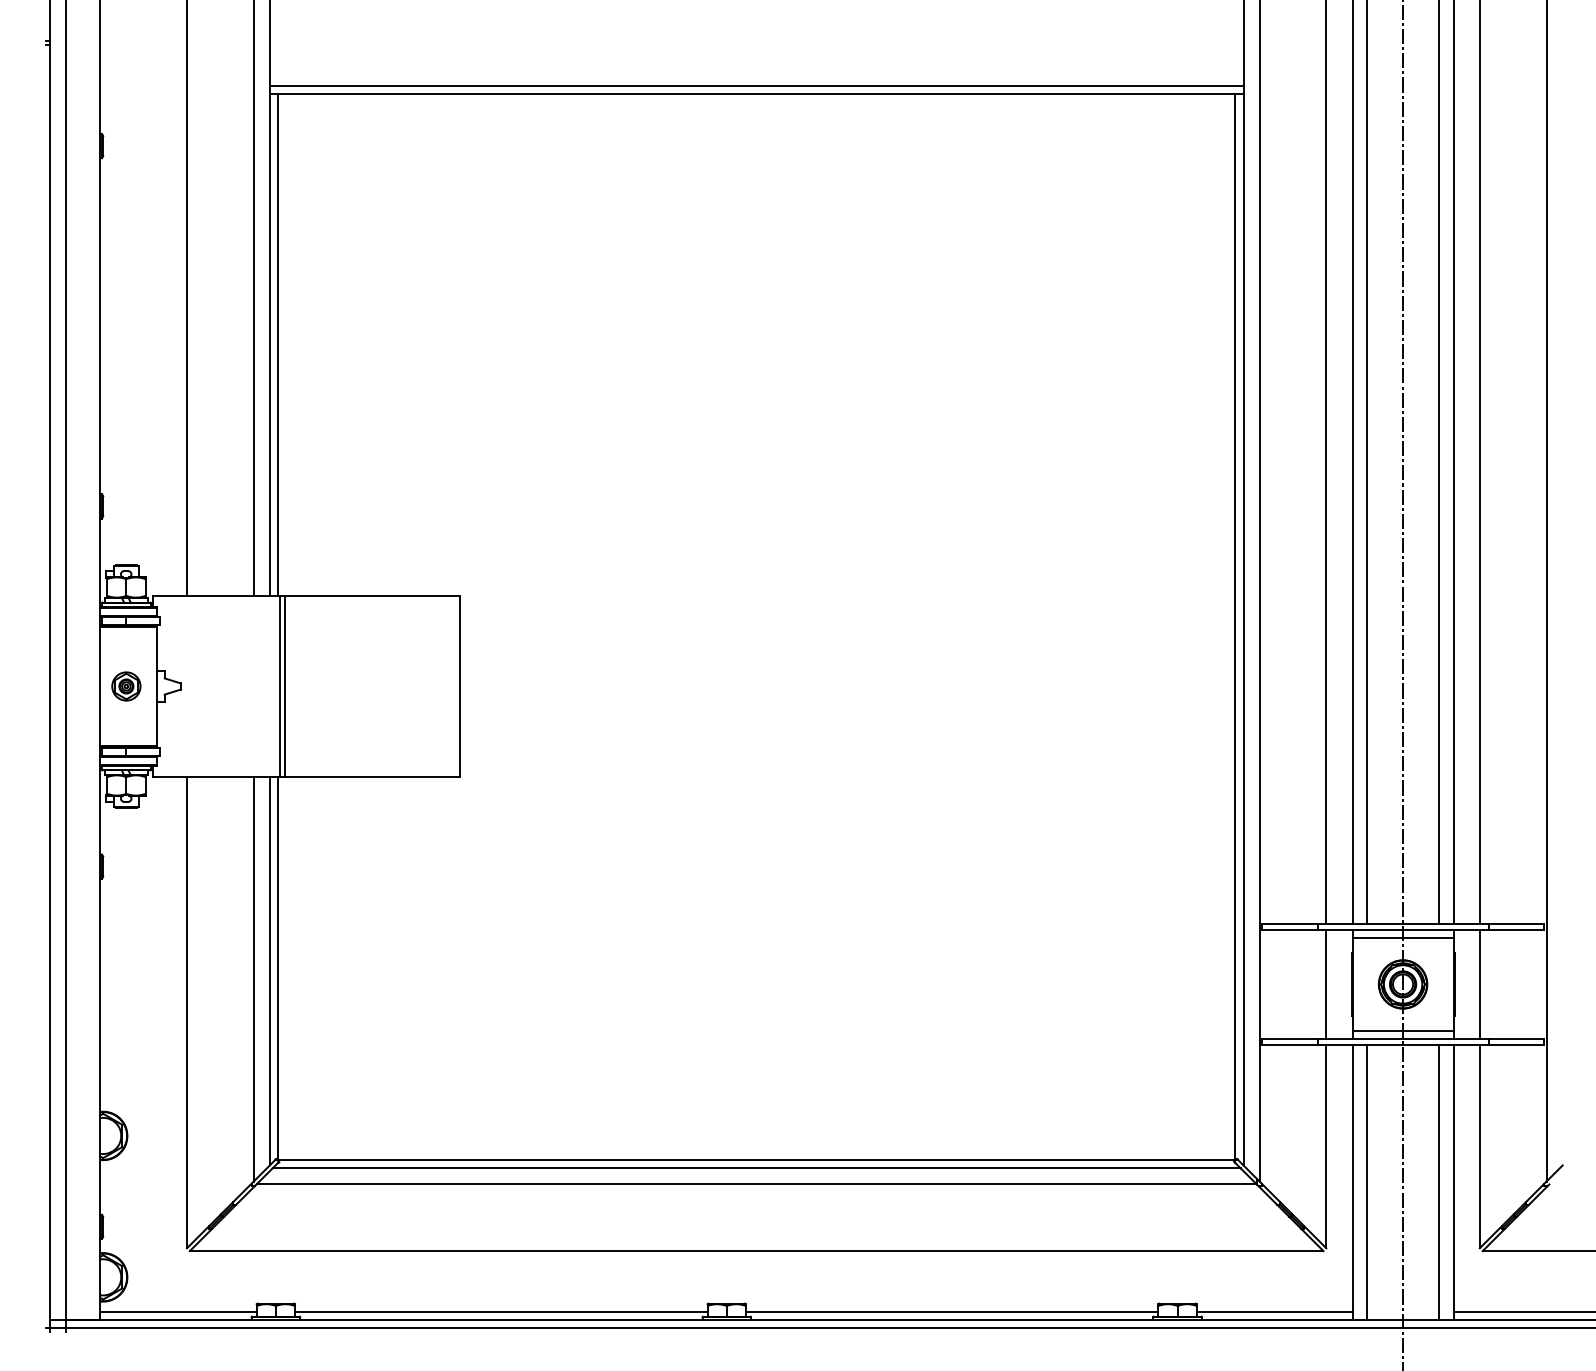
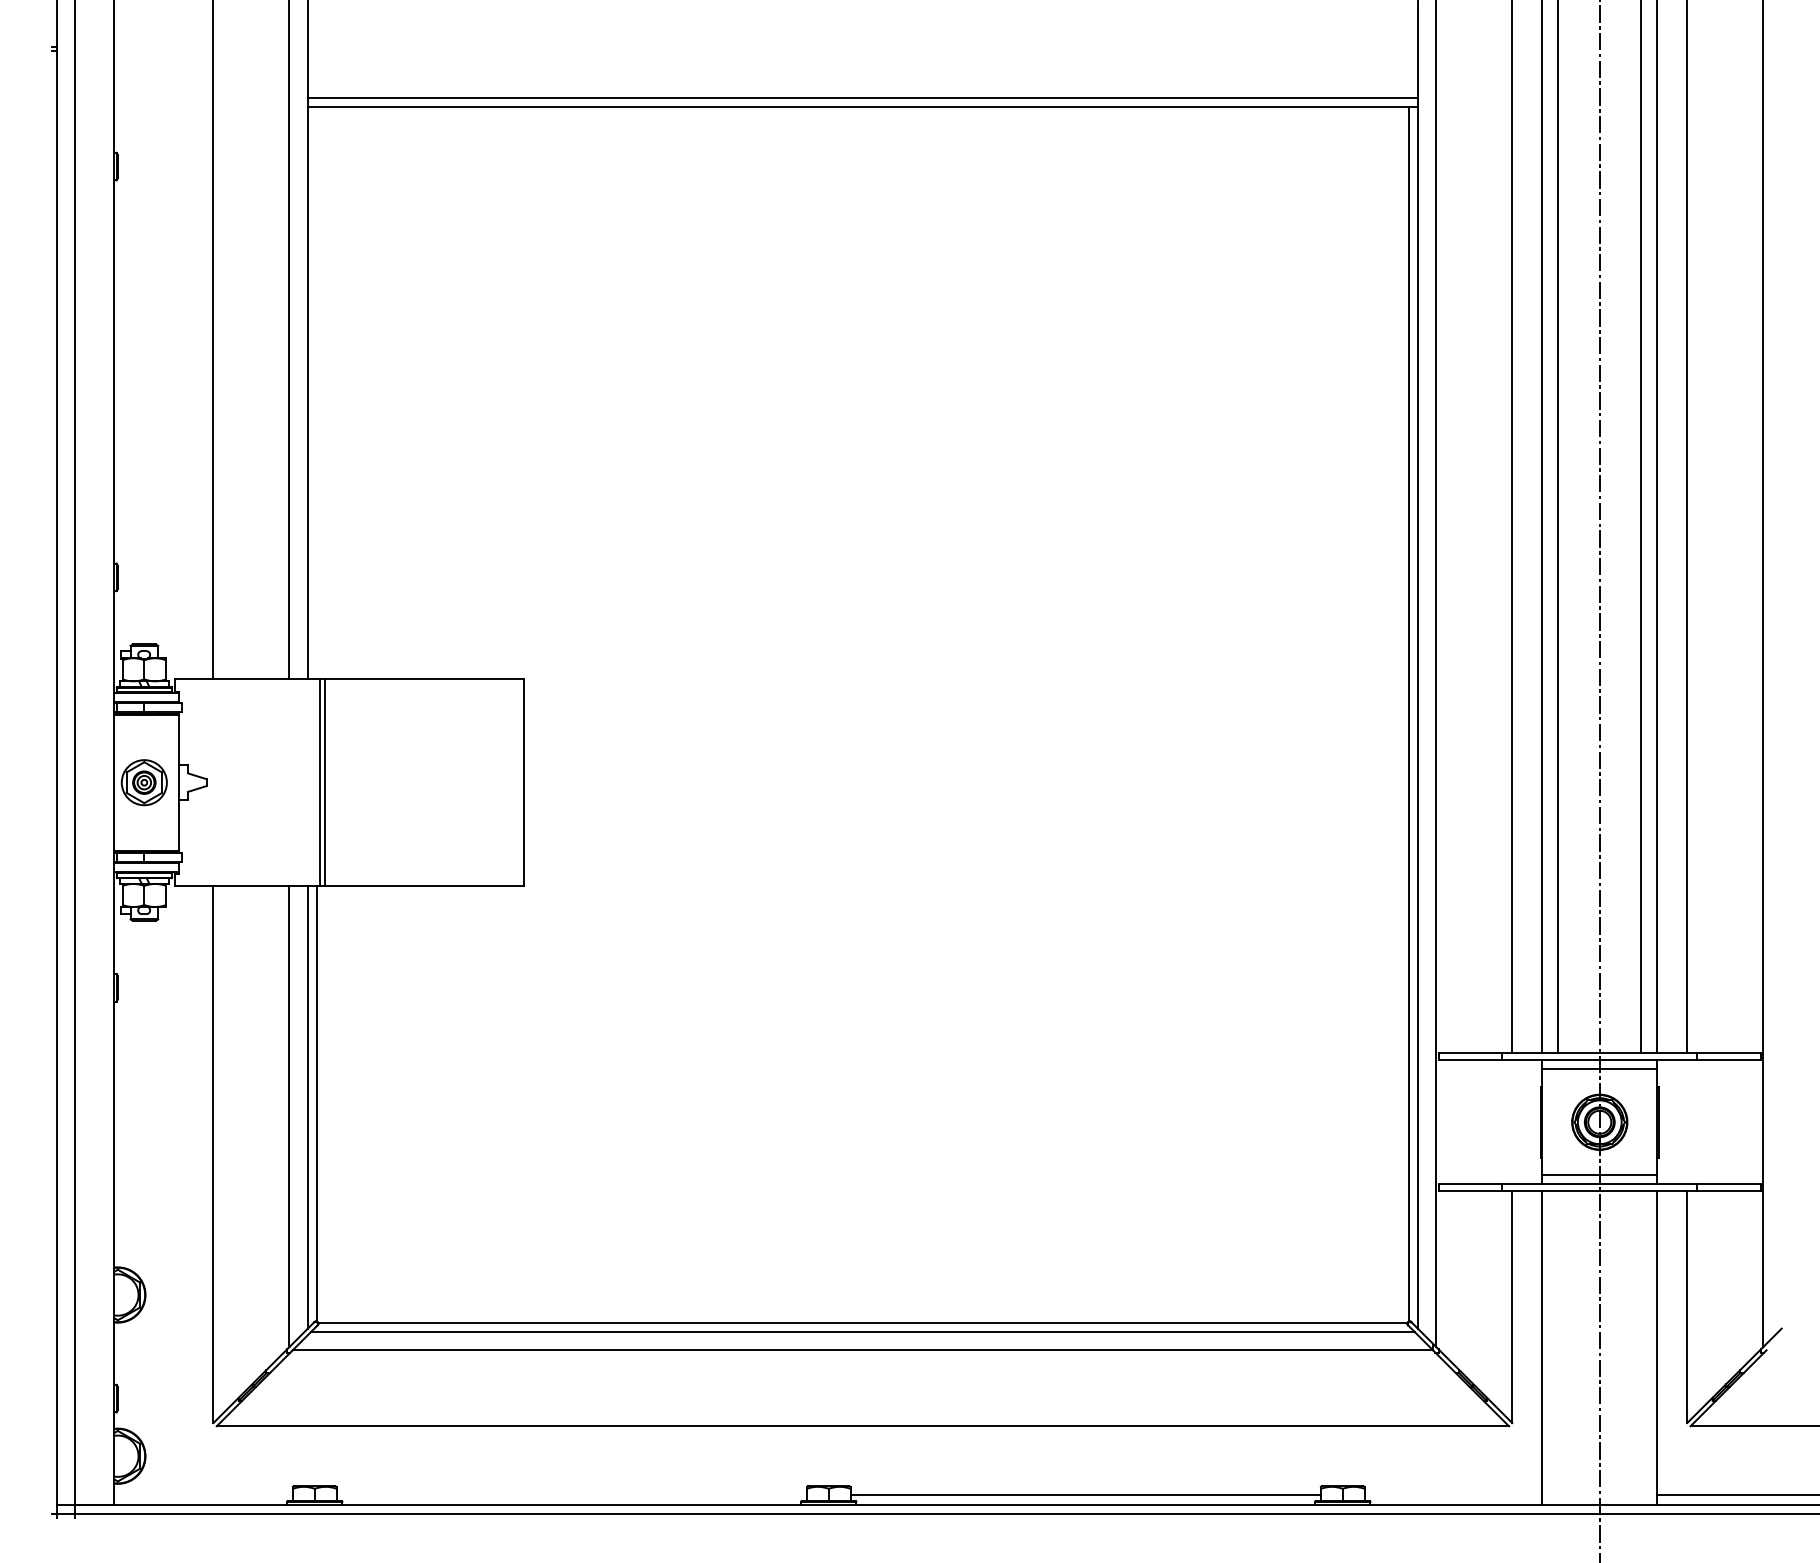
line: (278, 344) -> (317, 392), removed
part: (126, 686) -> (144, 782), size x1.4
line: (1326, 984) -> (1512, 1122), removed
line: (1480, 984) -> (1687, 1122), removed
line: (1366, 1181) -> (1558, 1347), removed
line: (1439, 1181) -> (1641, 1347), removed
line: (178, 1311) -> (203, 1495), removed
line: (501, 1311) -> (571, 1495), removed
line: (1274, 1311) -> (1453, 1495), removed

